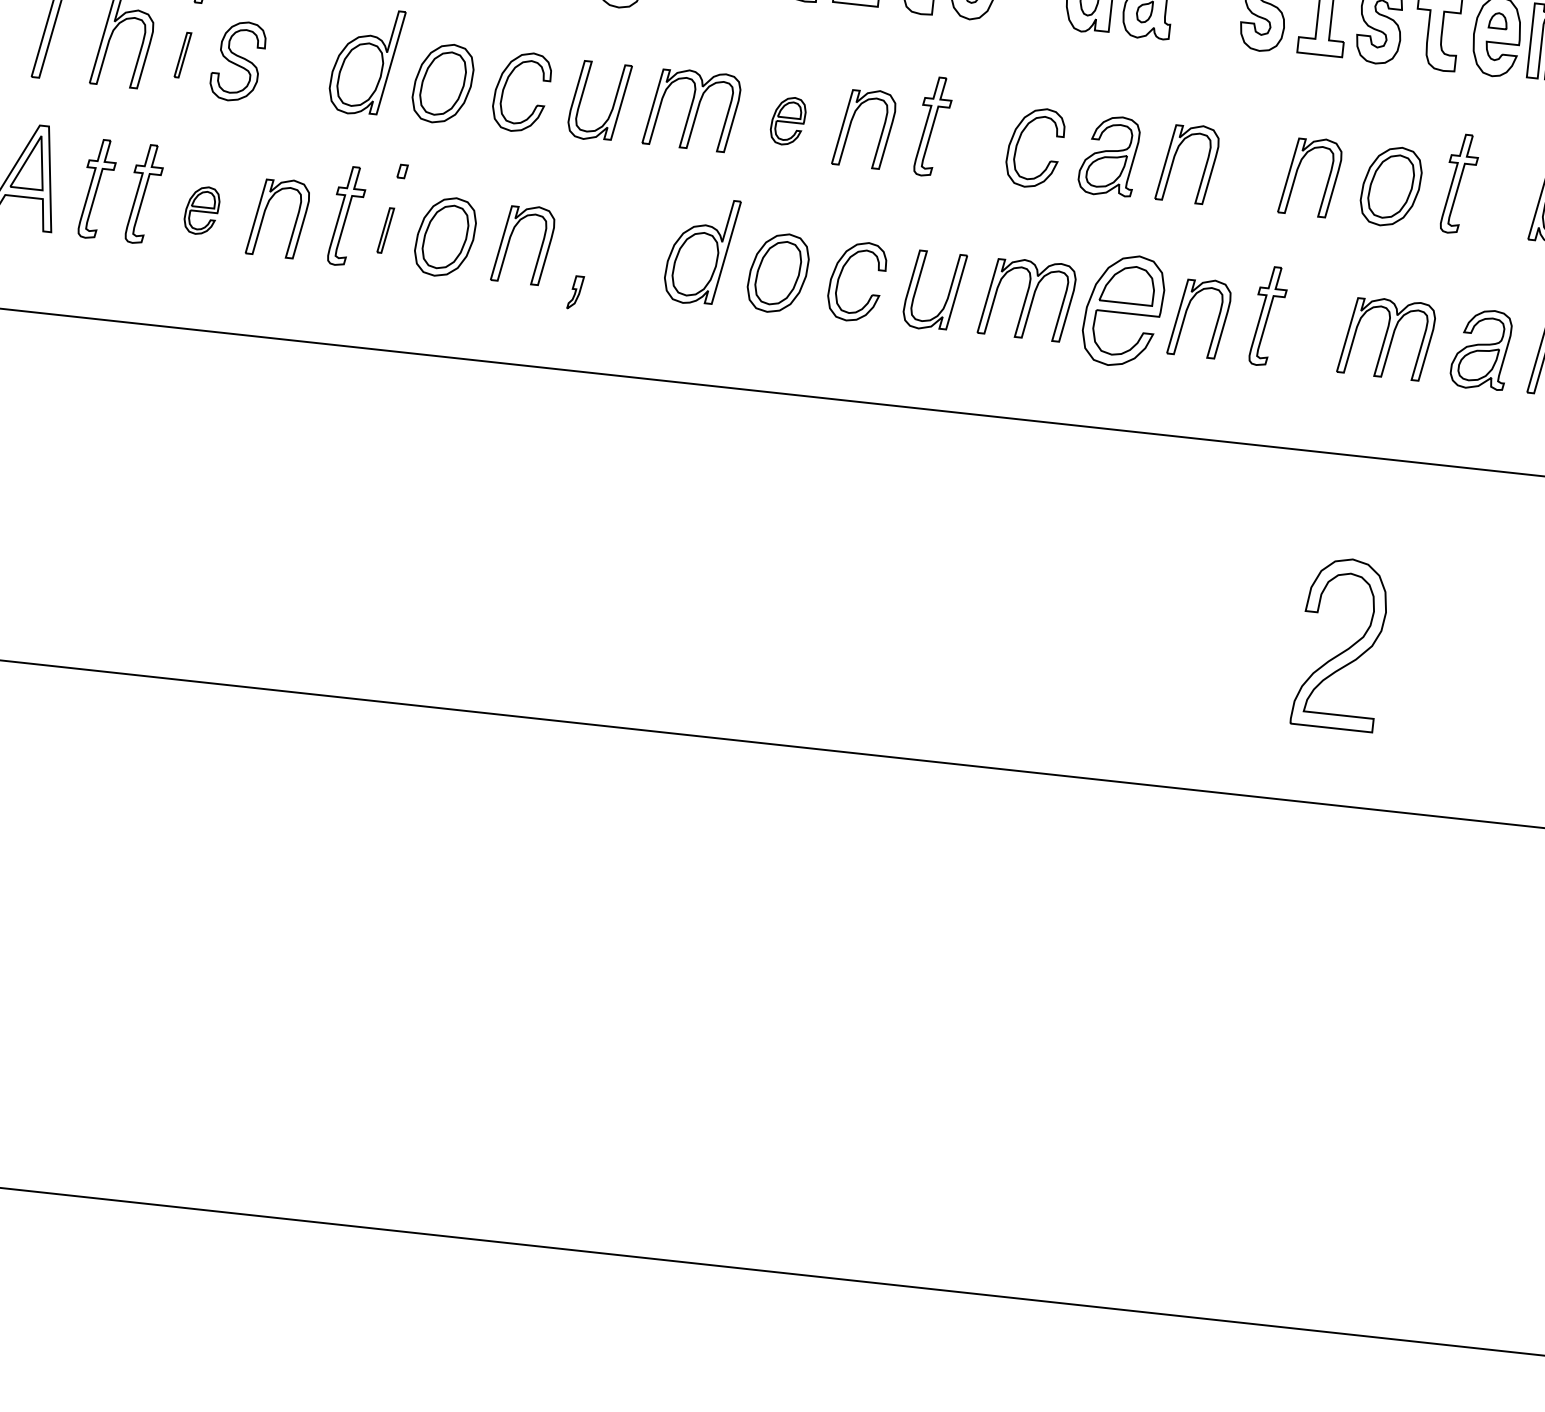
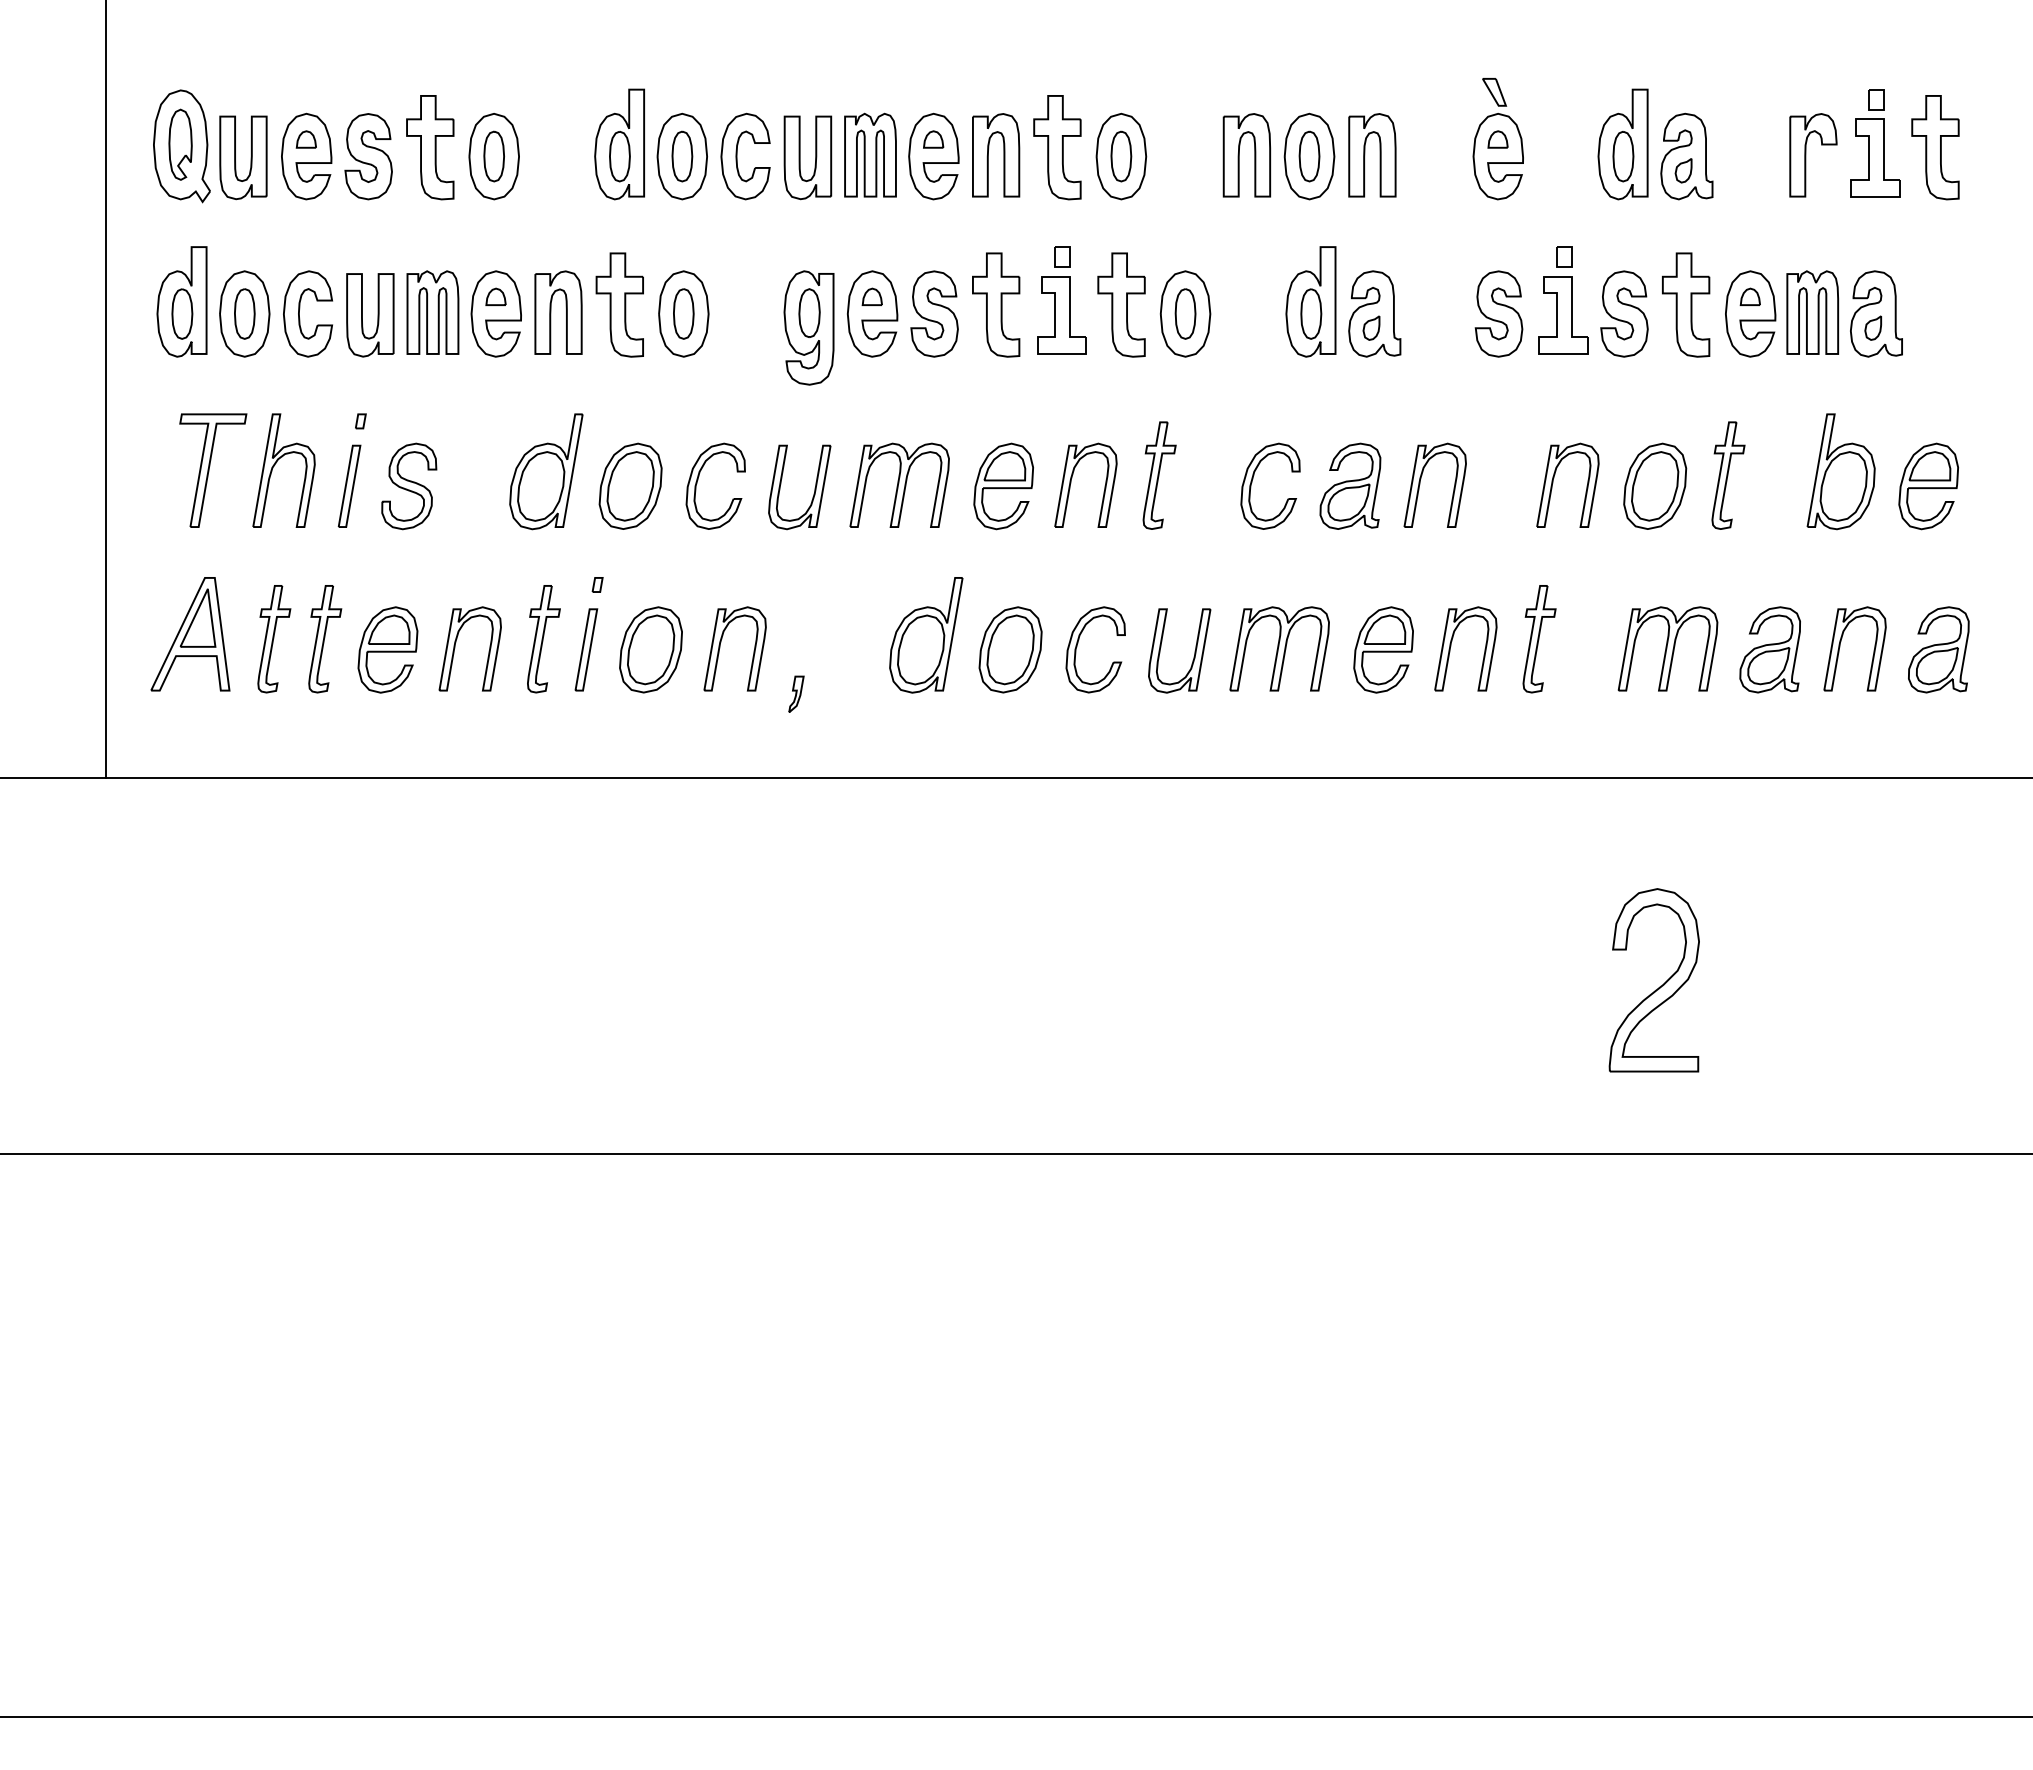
part: (182, 54) -> (349, 485), size x1.67
part: (788, 121) -> (1003, 486), size x1.67
part: (201, 210) -> (387, 649), size x1.67
part: (385, 230) -> (586, 649), size x1.67
part: (1123, 310) -> (1383, 649), size x0.71

